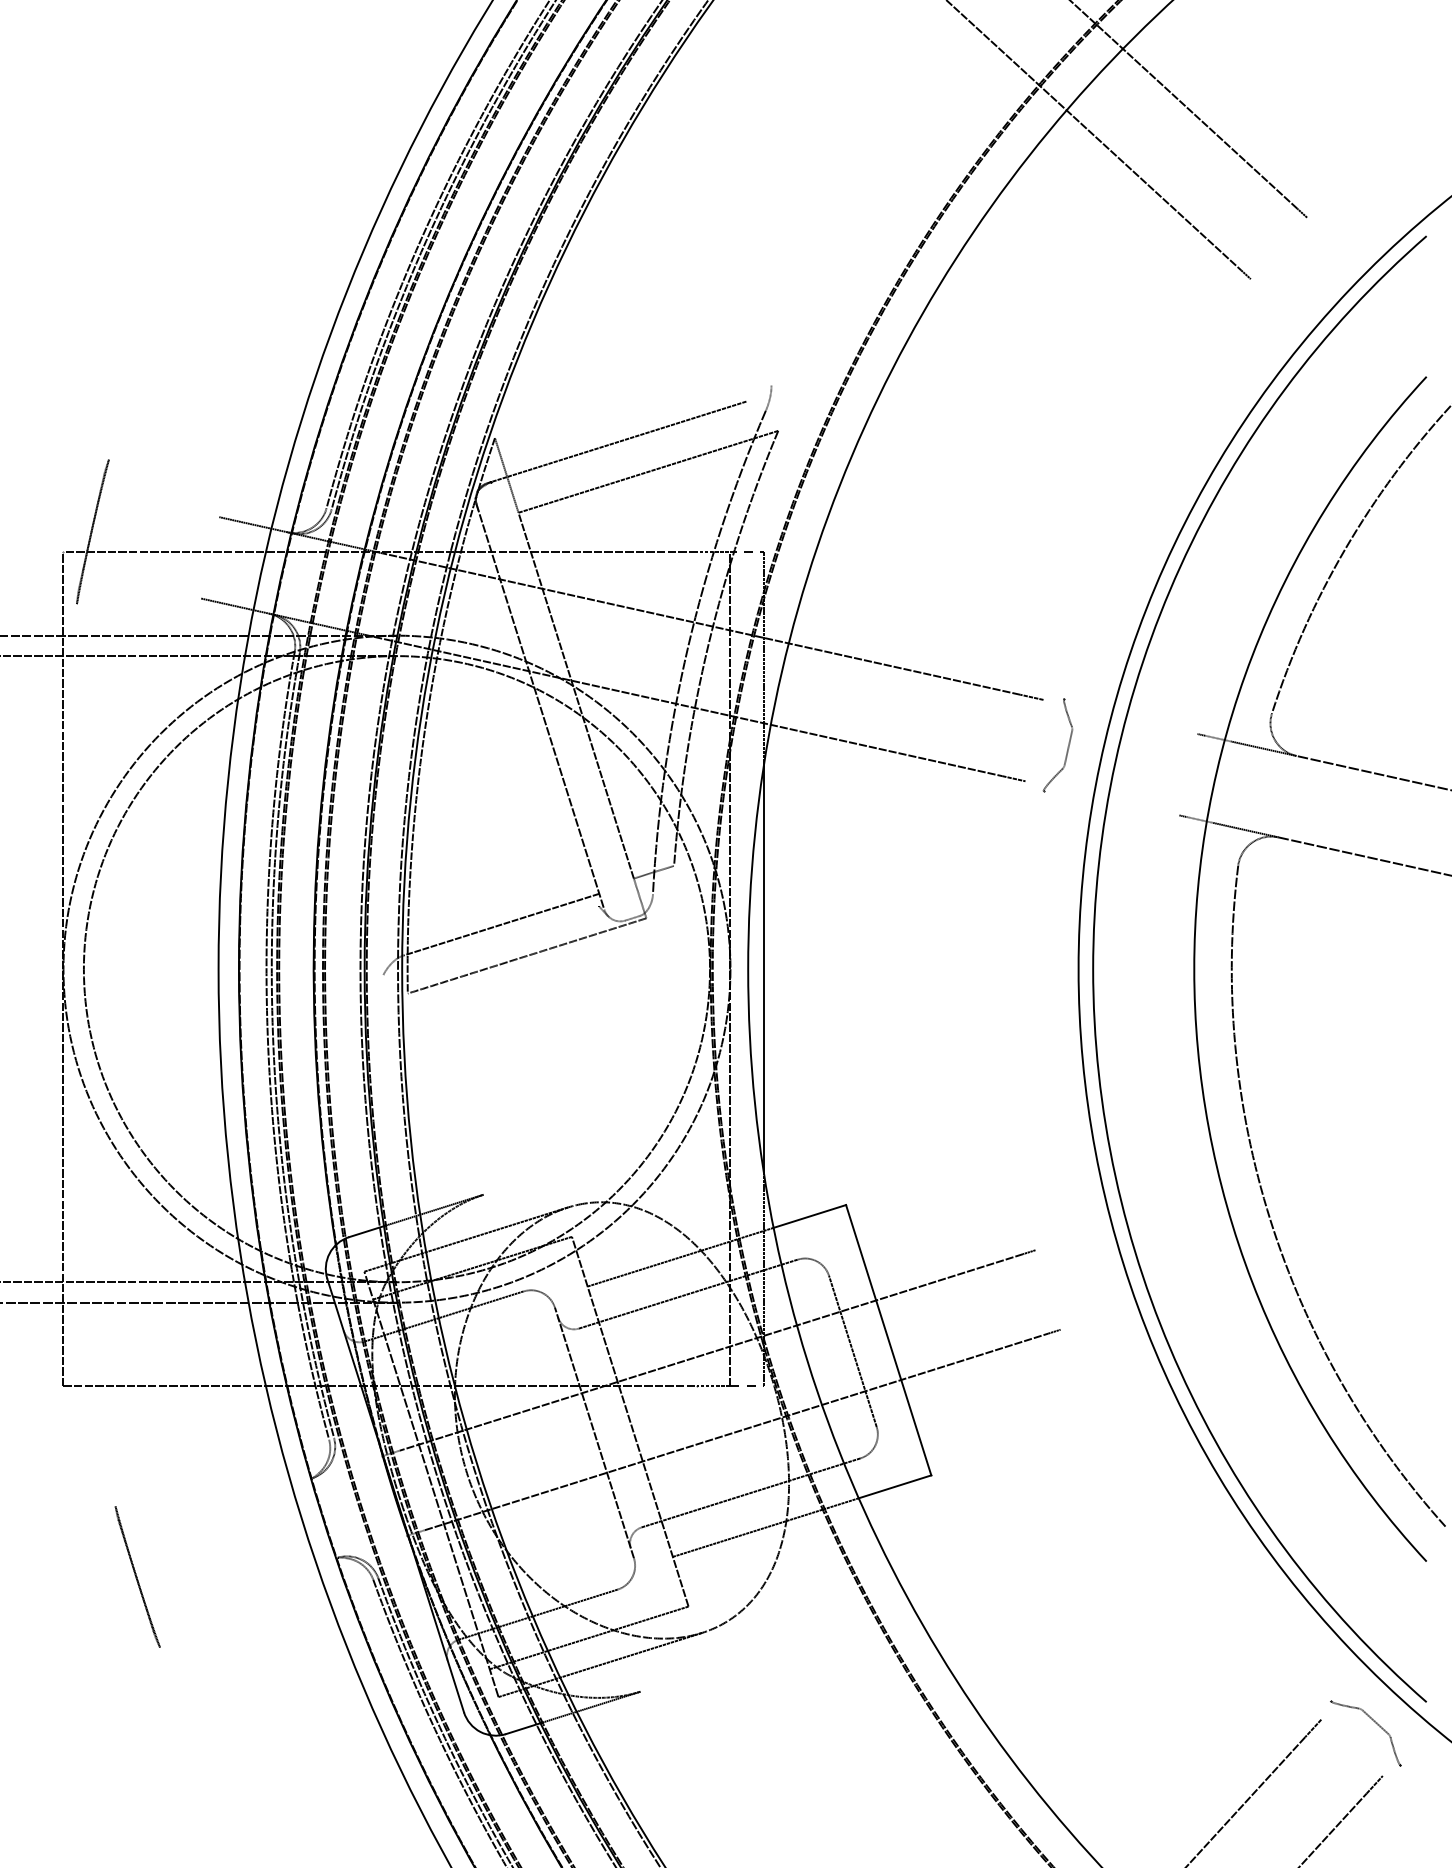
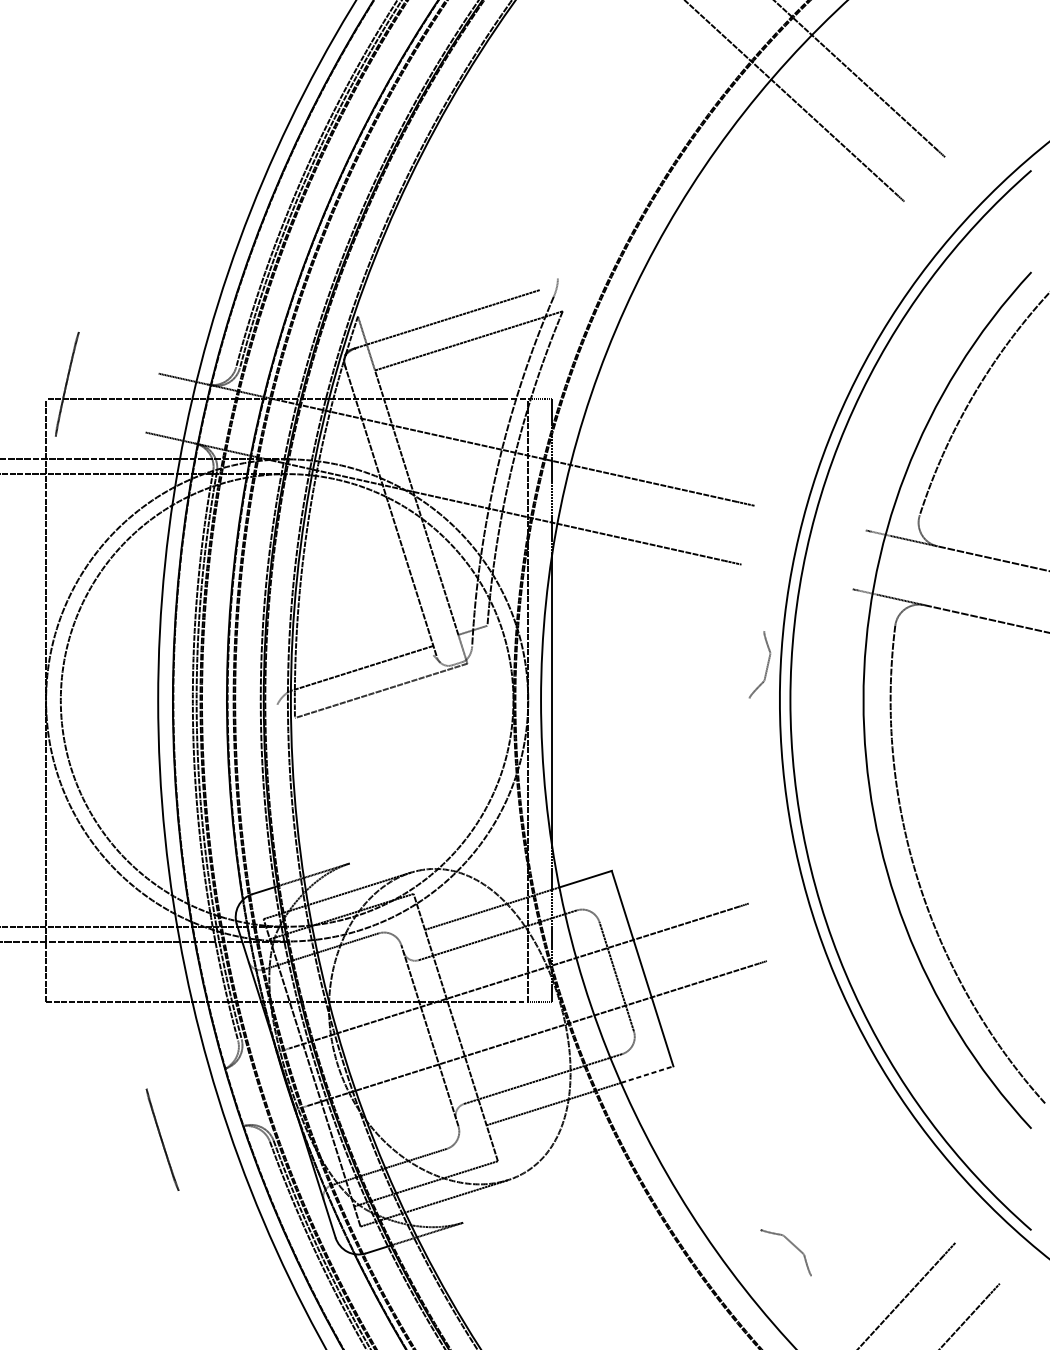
part: (1067, 746) -> (766, 665), moved
line: (895, 1486) -> (647, 1074), solid -> dashed
line: (137, 1576) -> (162, 1139), moved
part: (1375, 1723) -> (793, 1245), moved

